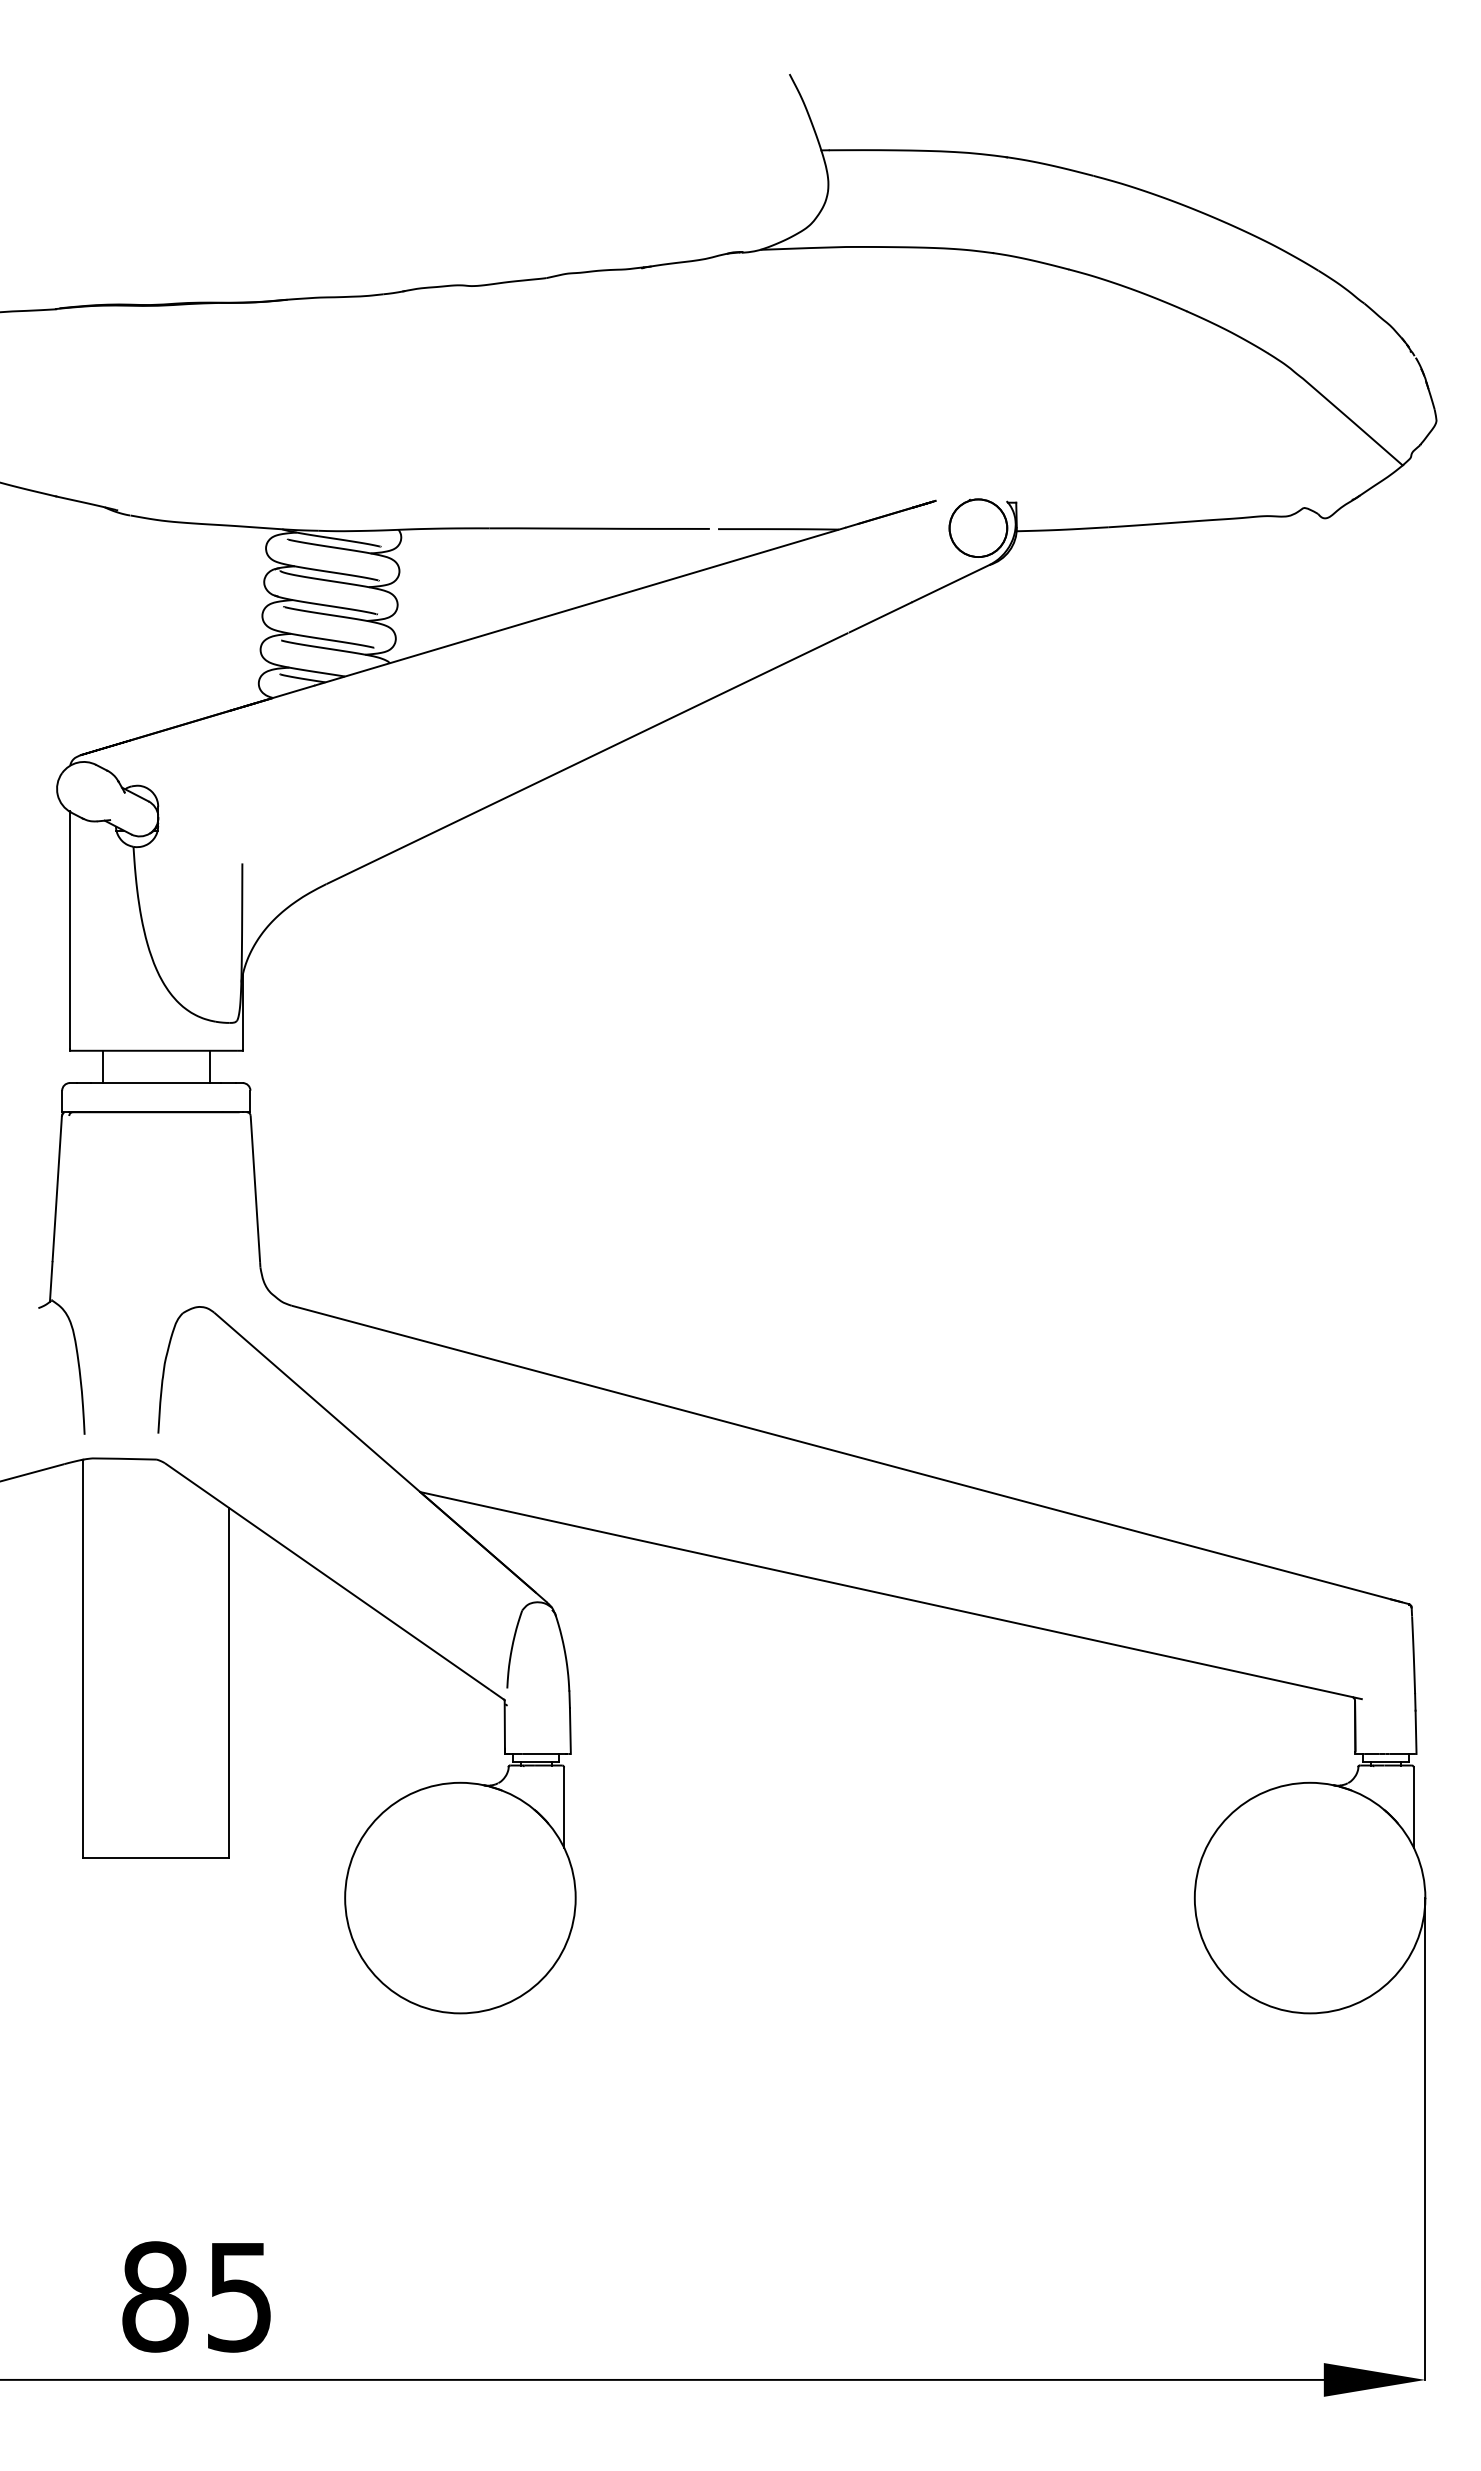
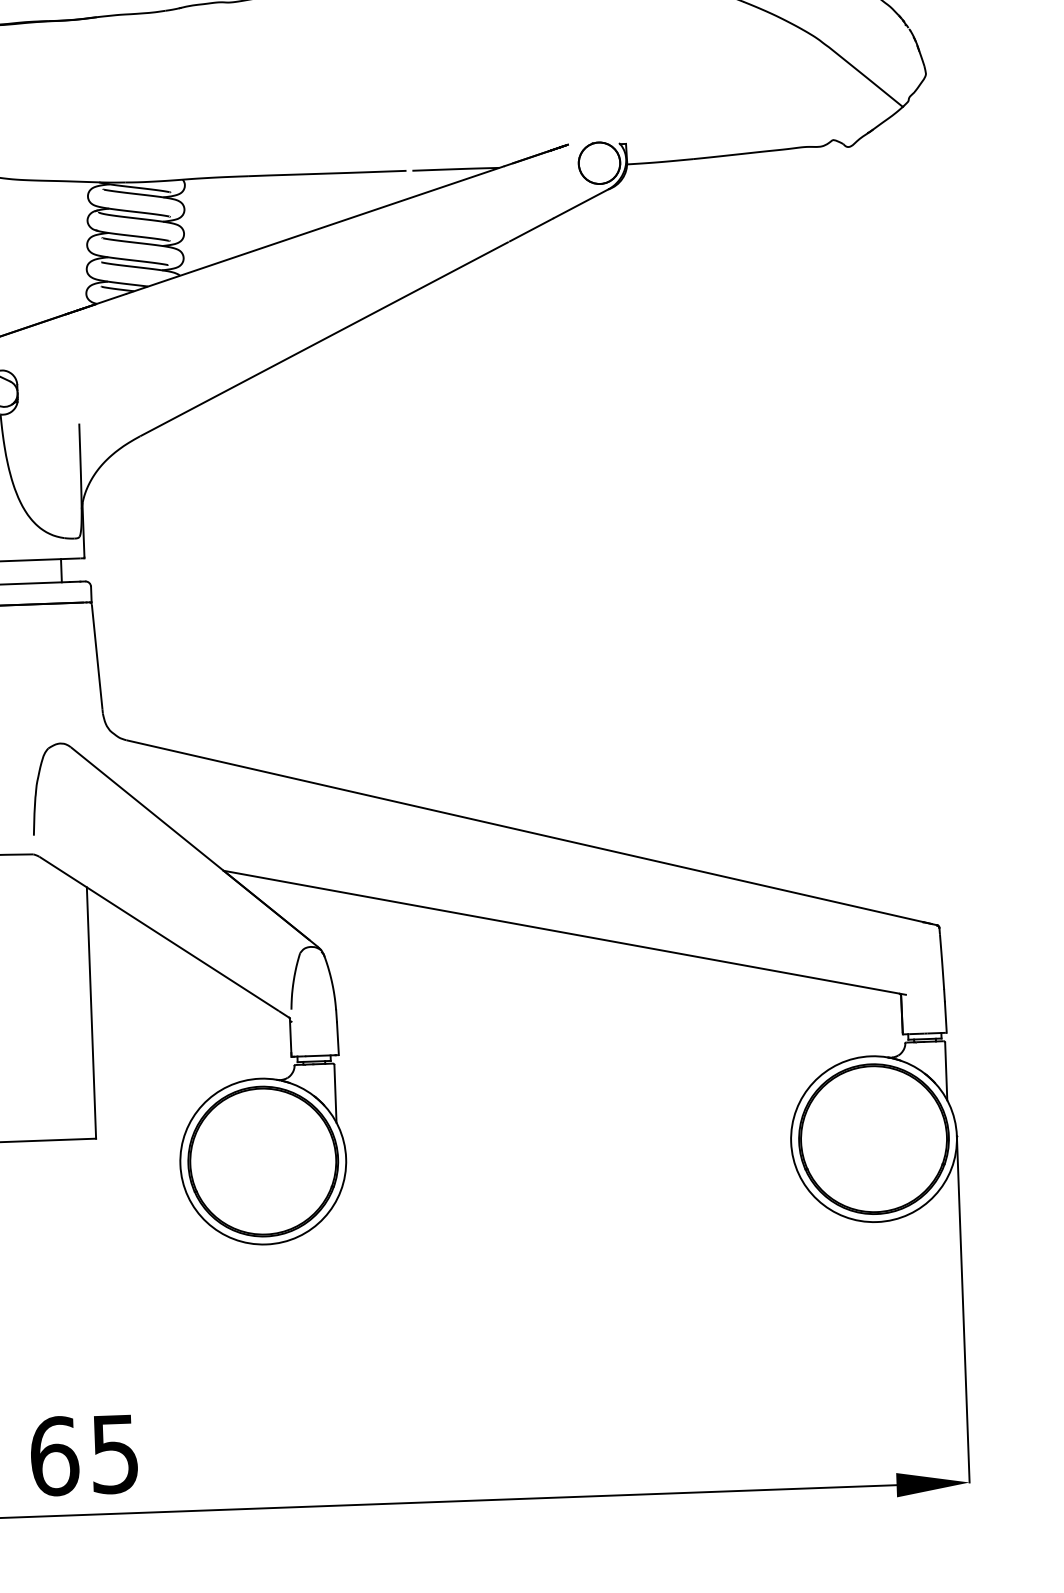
part: (460, 1898) -> (263, 1161), added
part: (1310, 1898) -> (874, 1139), added
text: (155, 2296) -> (54, 1456), 85 -> 65

